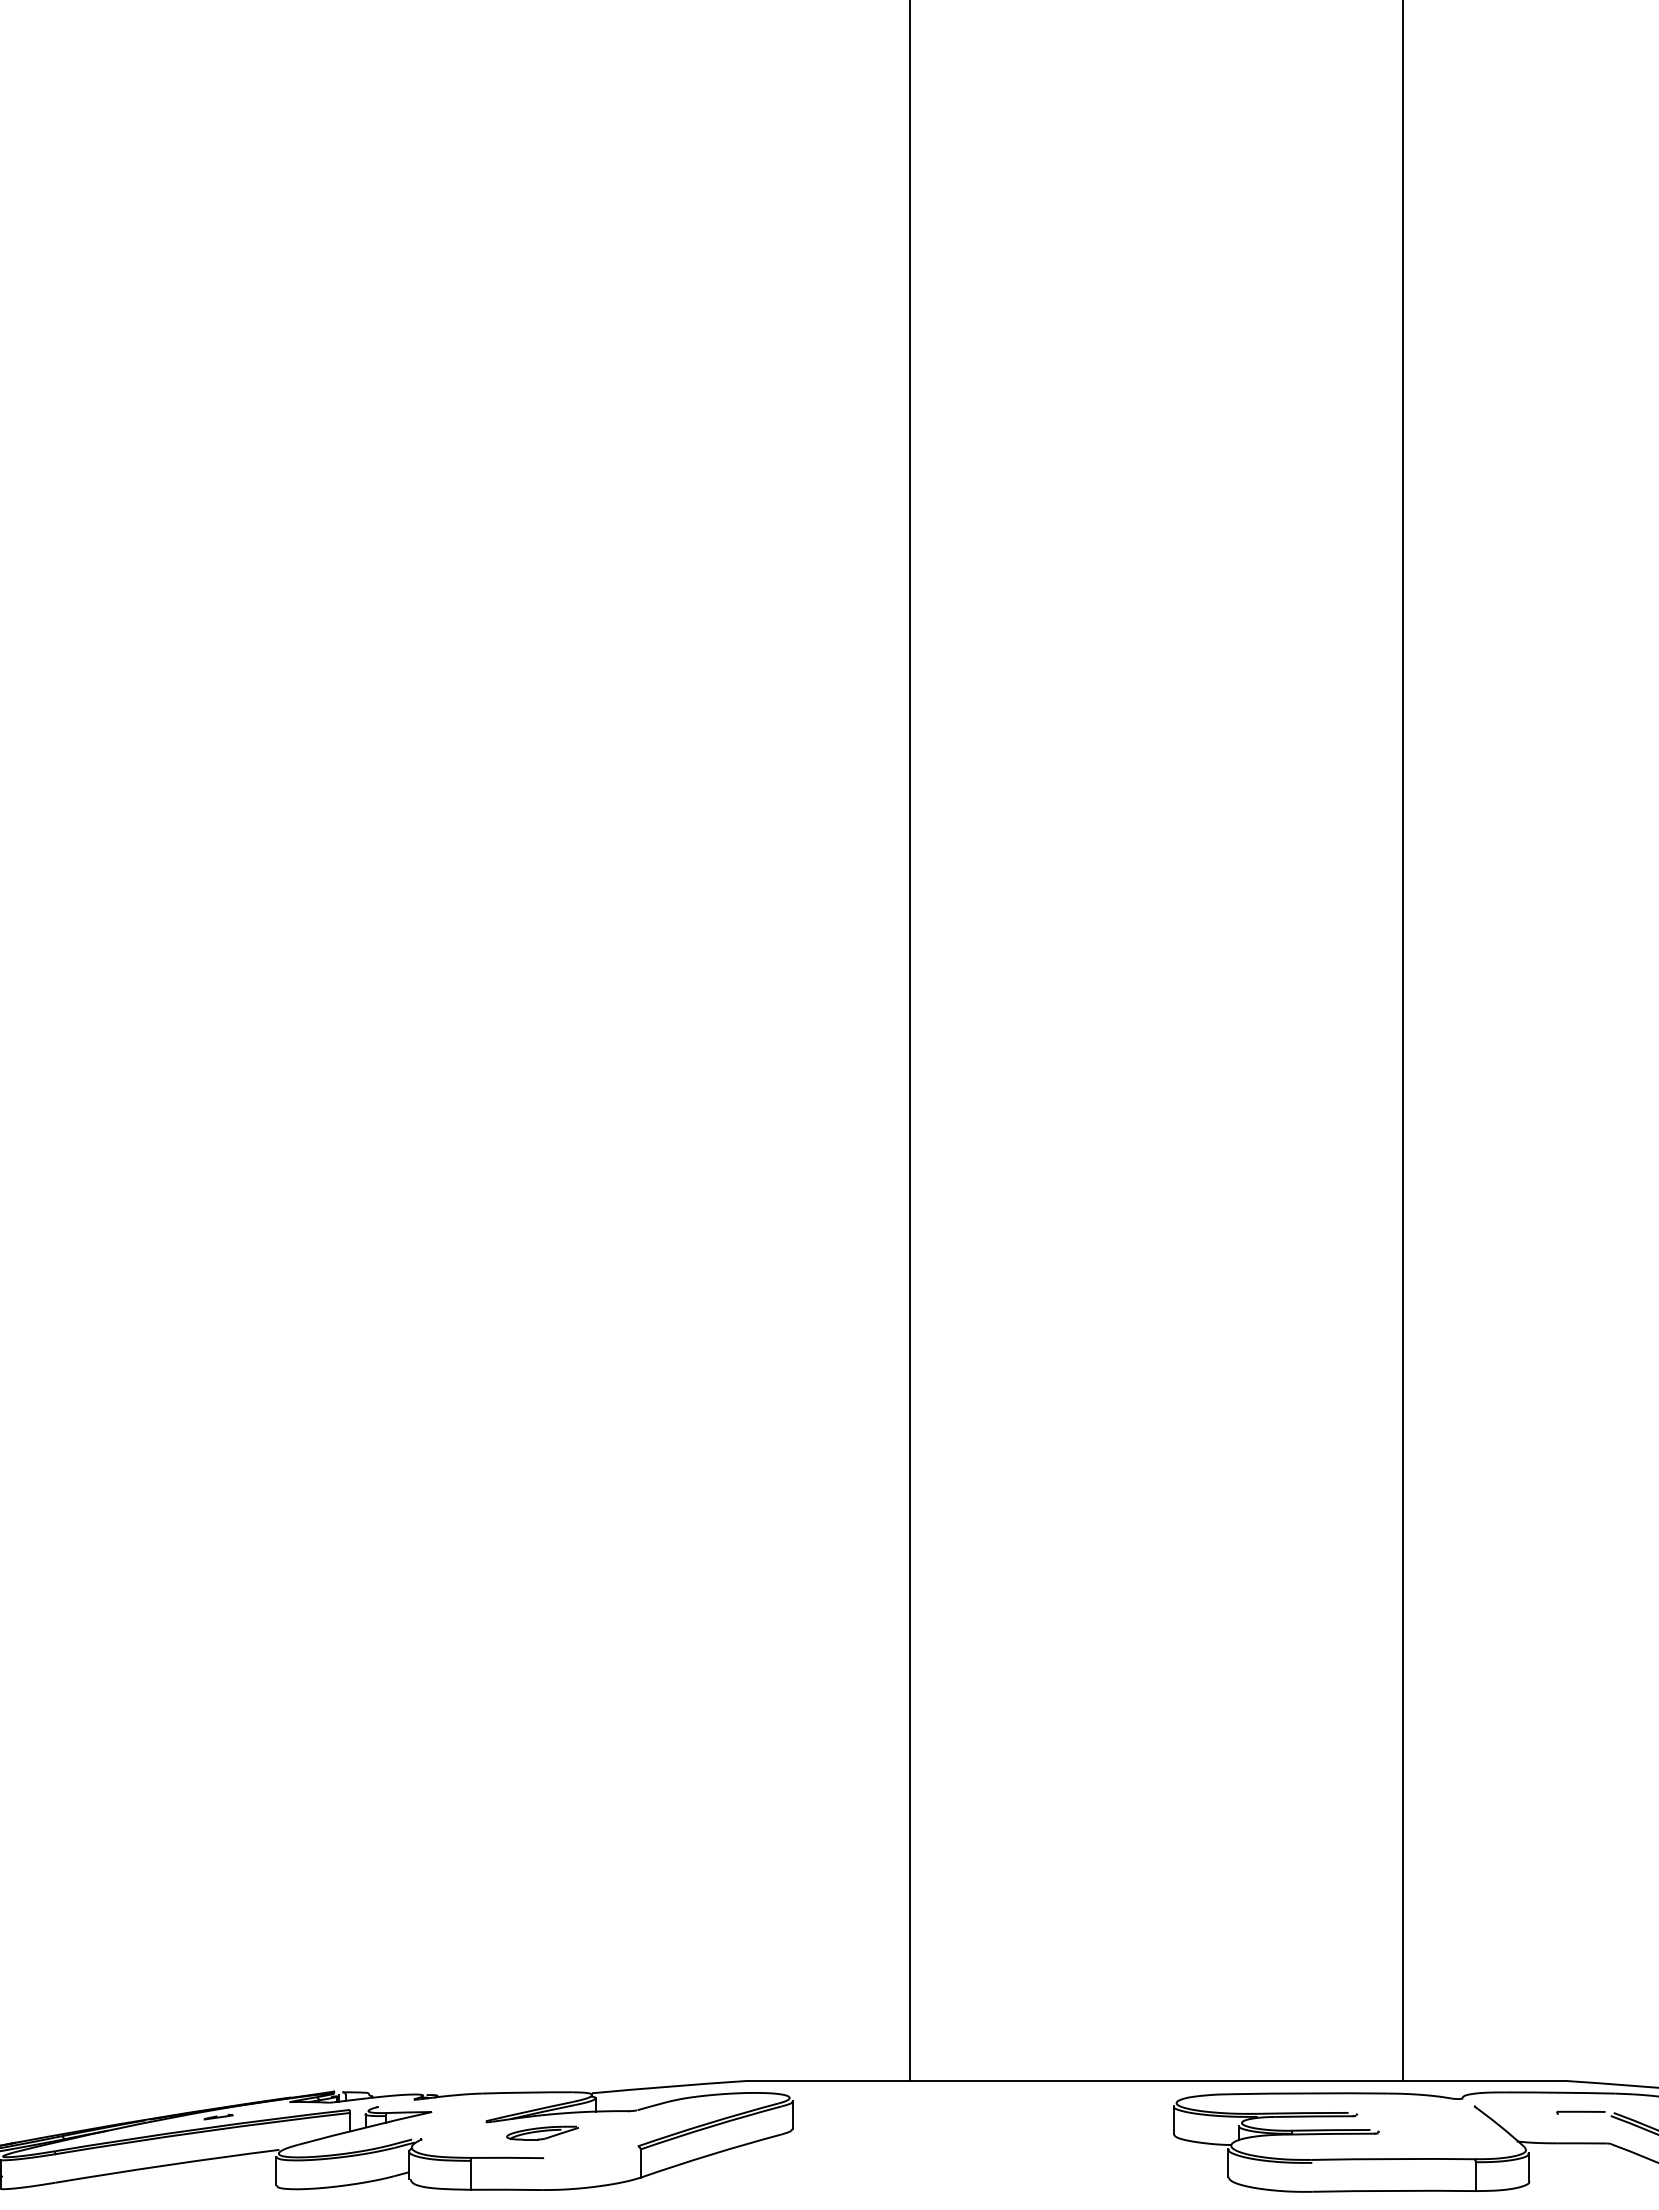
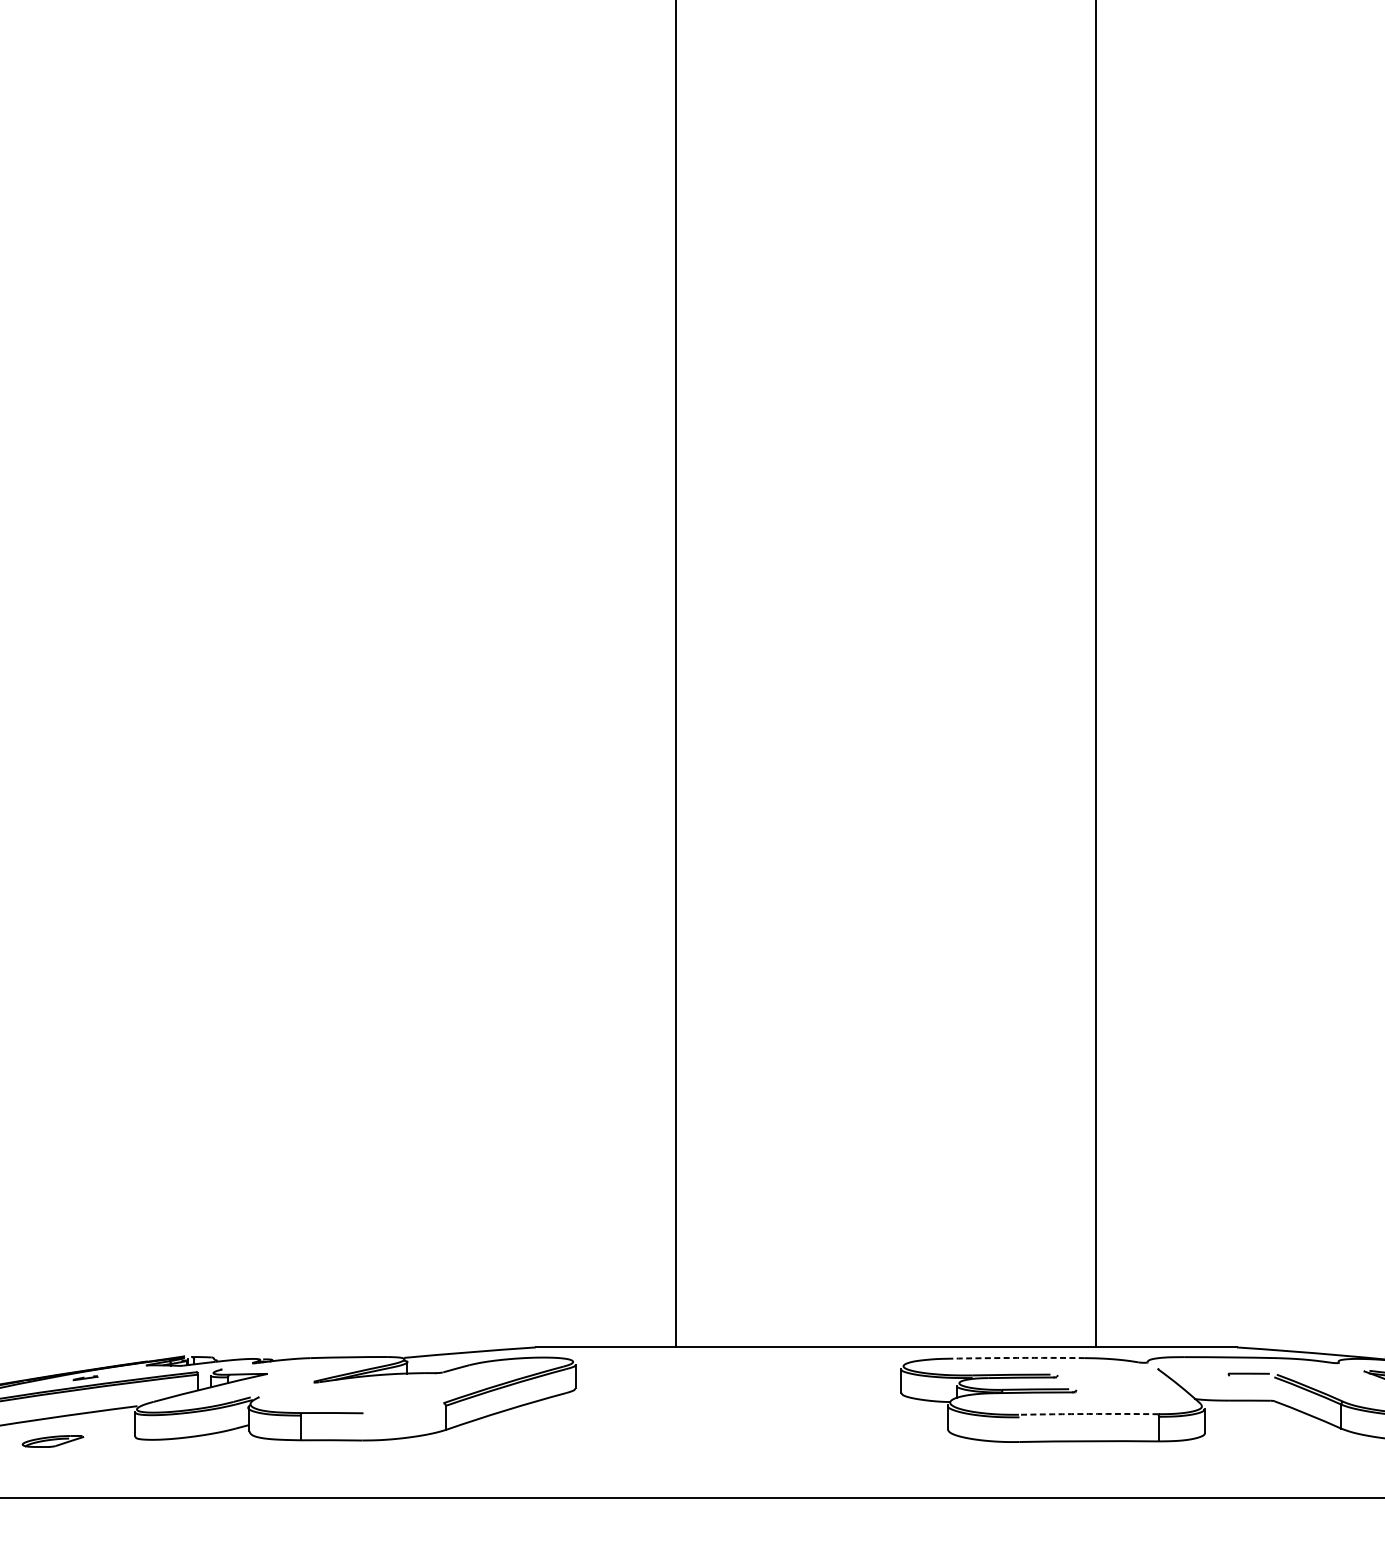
arc: (1309, 2093) -> (1017, 1358), solid -> dashed
part: (542, 2132) -> (52, 1440), moved
arc: (1393, 2159) -> (1088, 1414), solid -> dashed

